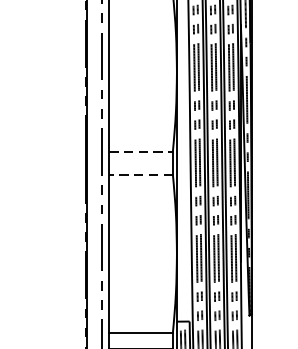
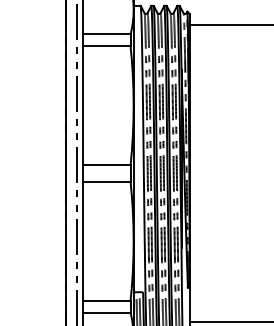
line: (140, 152) -> (106, 165), dashed -> solid
line: (140, 174) -> (106, 182), dashed -> solid

